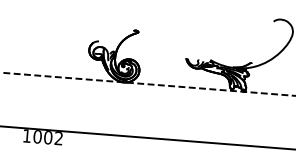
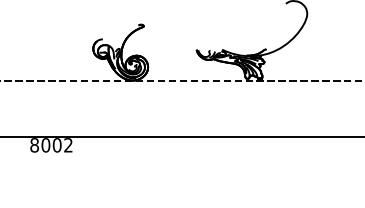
text: (26, 136) -> (34, 145), 1002 -> 8002

